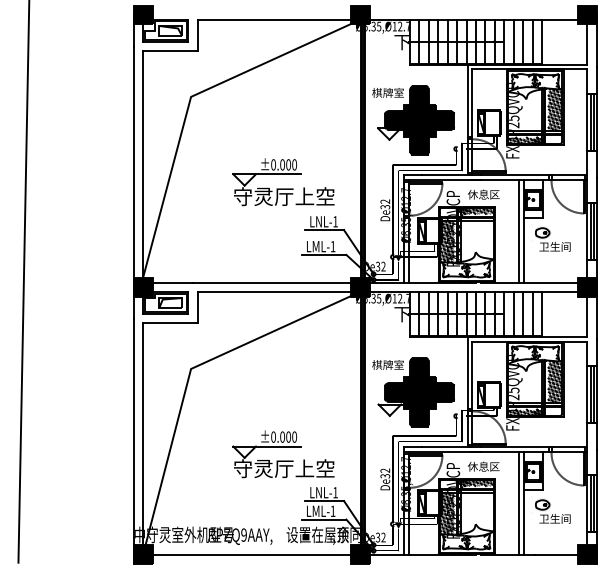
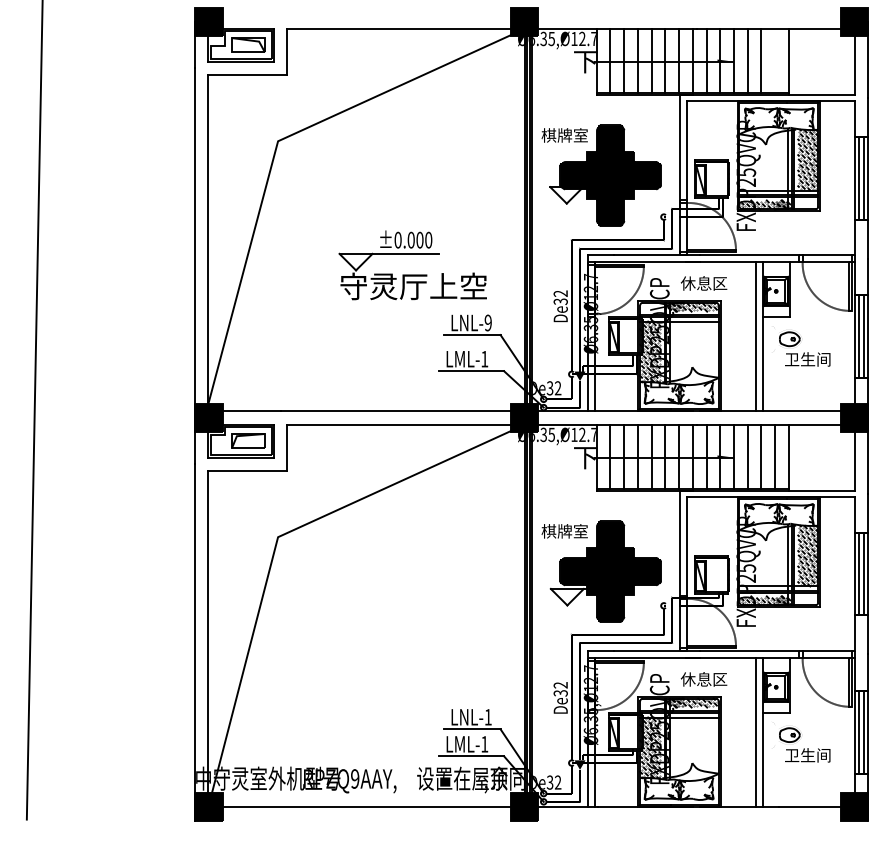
line: (532, 41) -> (774, 60), removed
text: (335, 221) -> (488, 322), LNL-1 -> LNL-9
part: (283, 454) -> (412, 661), removed

